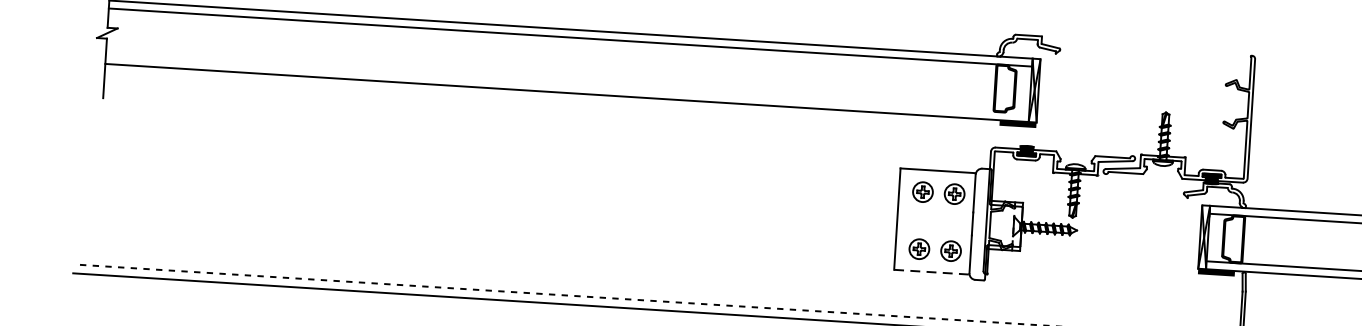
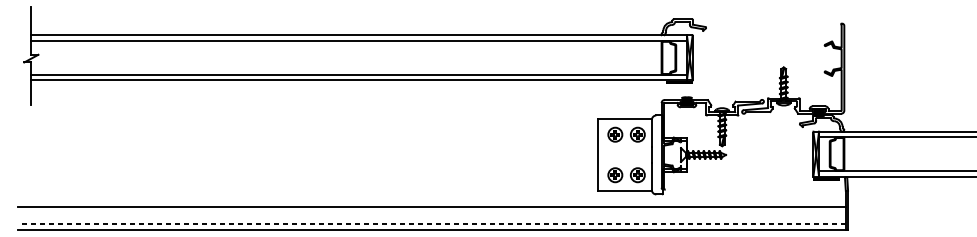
line: (566, 84) -> (358, 74), added
line: (932, 271) -> (625, 190), dashed -> solid
line: (657, 278) -> (431, 207), added

